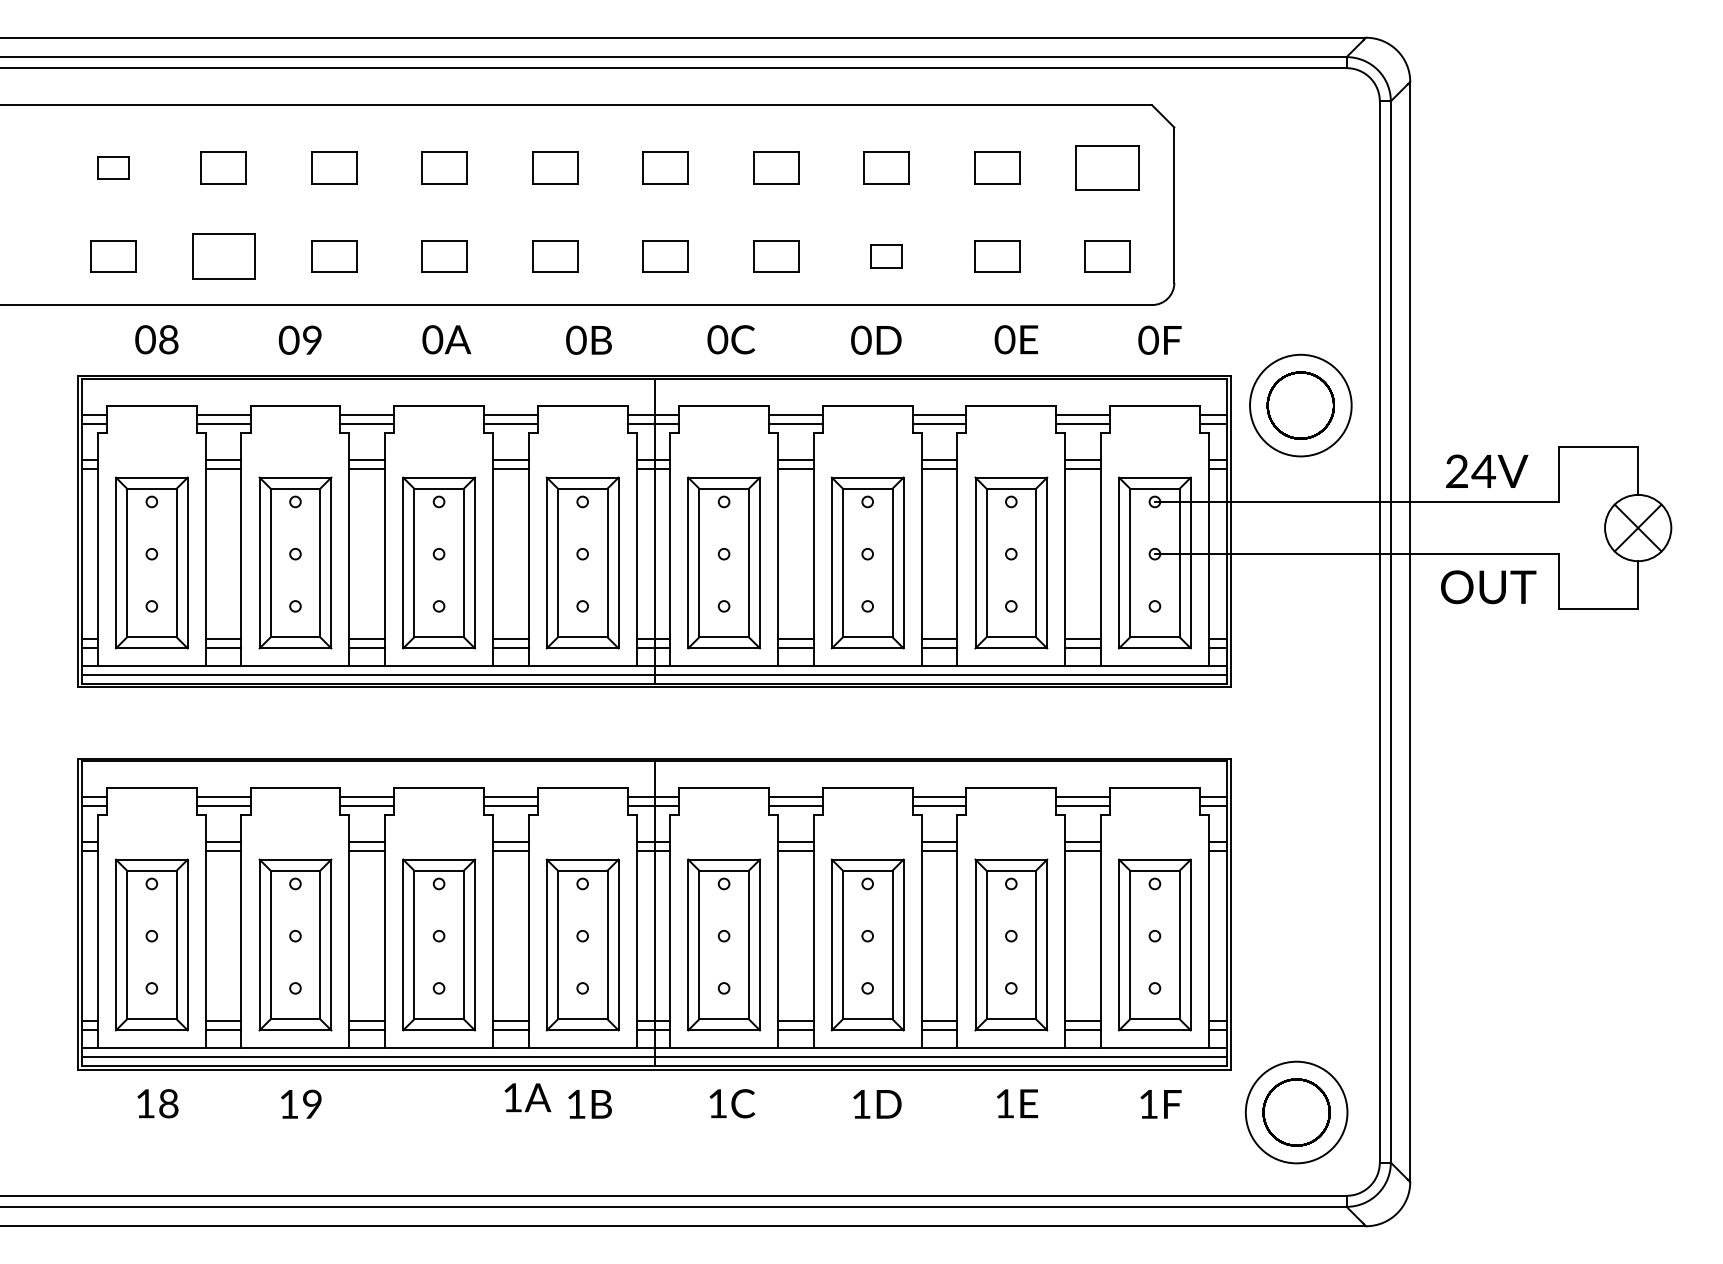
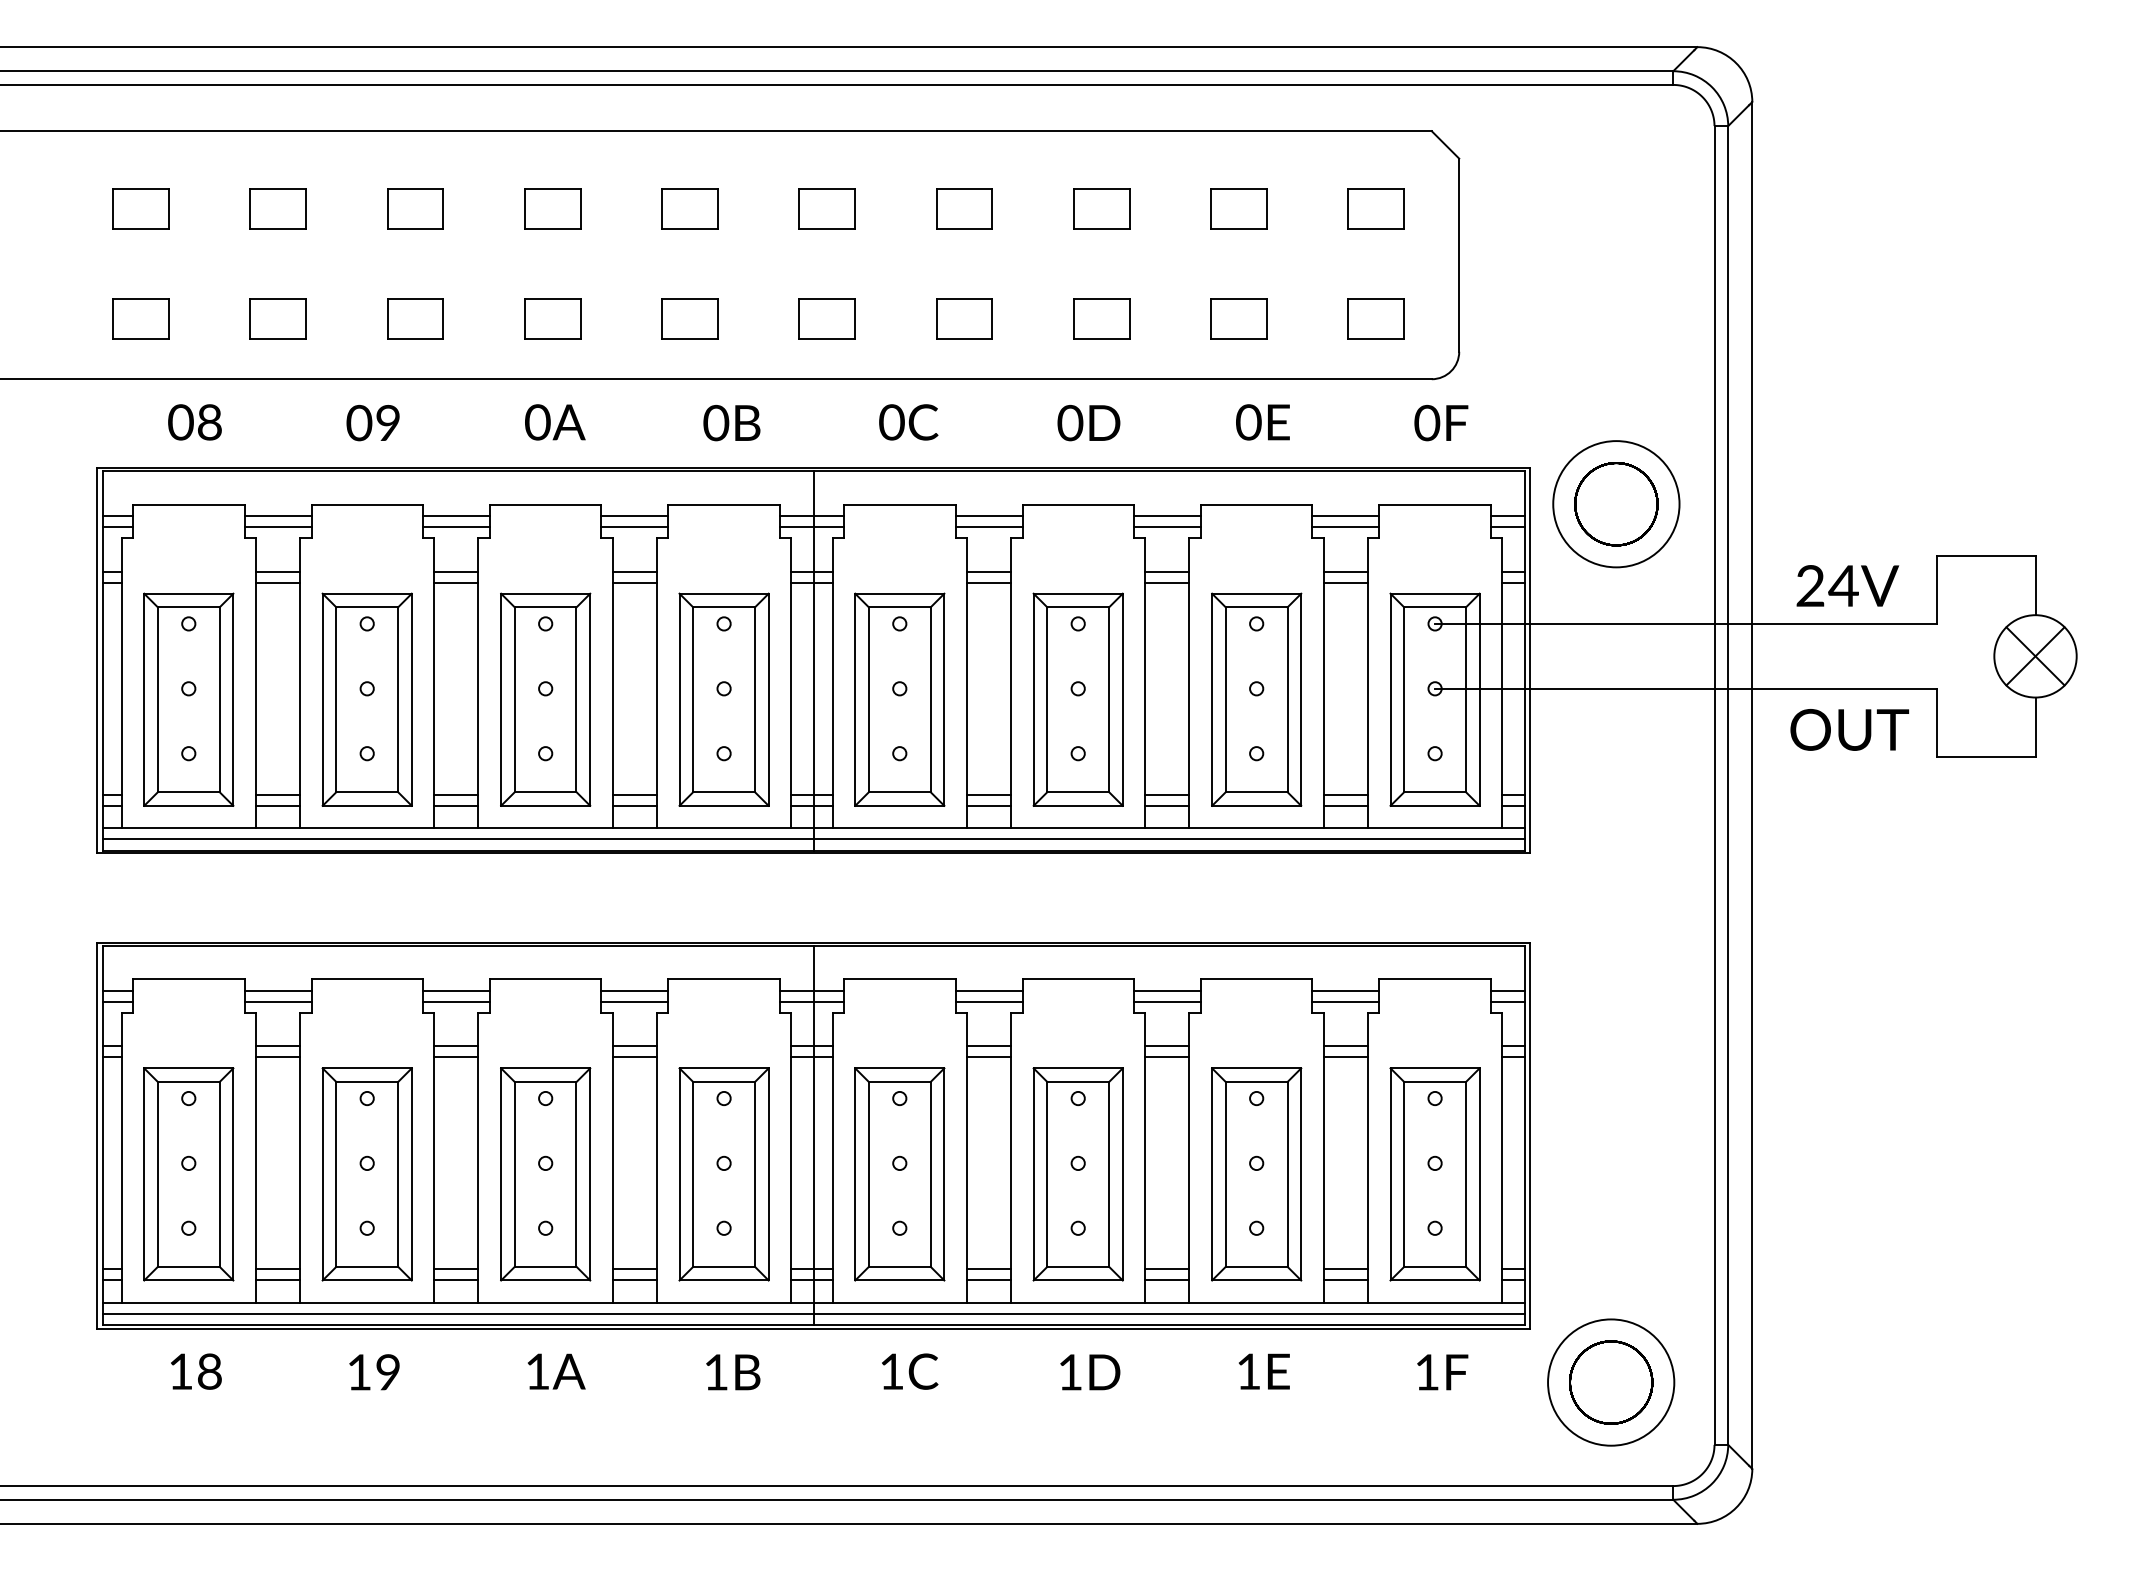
part: (113, 167) -> (141, 208), size x1.43
part: (1107, 167) -> (1376, 208), size x0.71
part: (223, 256) -> (277, 318), size x0.71
part: (886, 256) -> (1101, 318), size x1.43
text: (527, 1097) -> (556, 1371), moved

